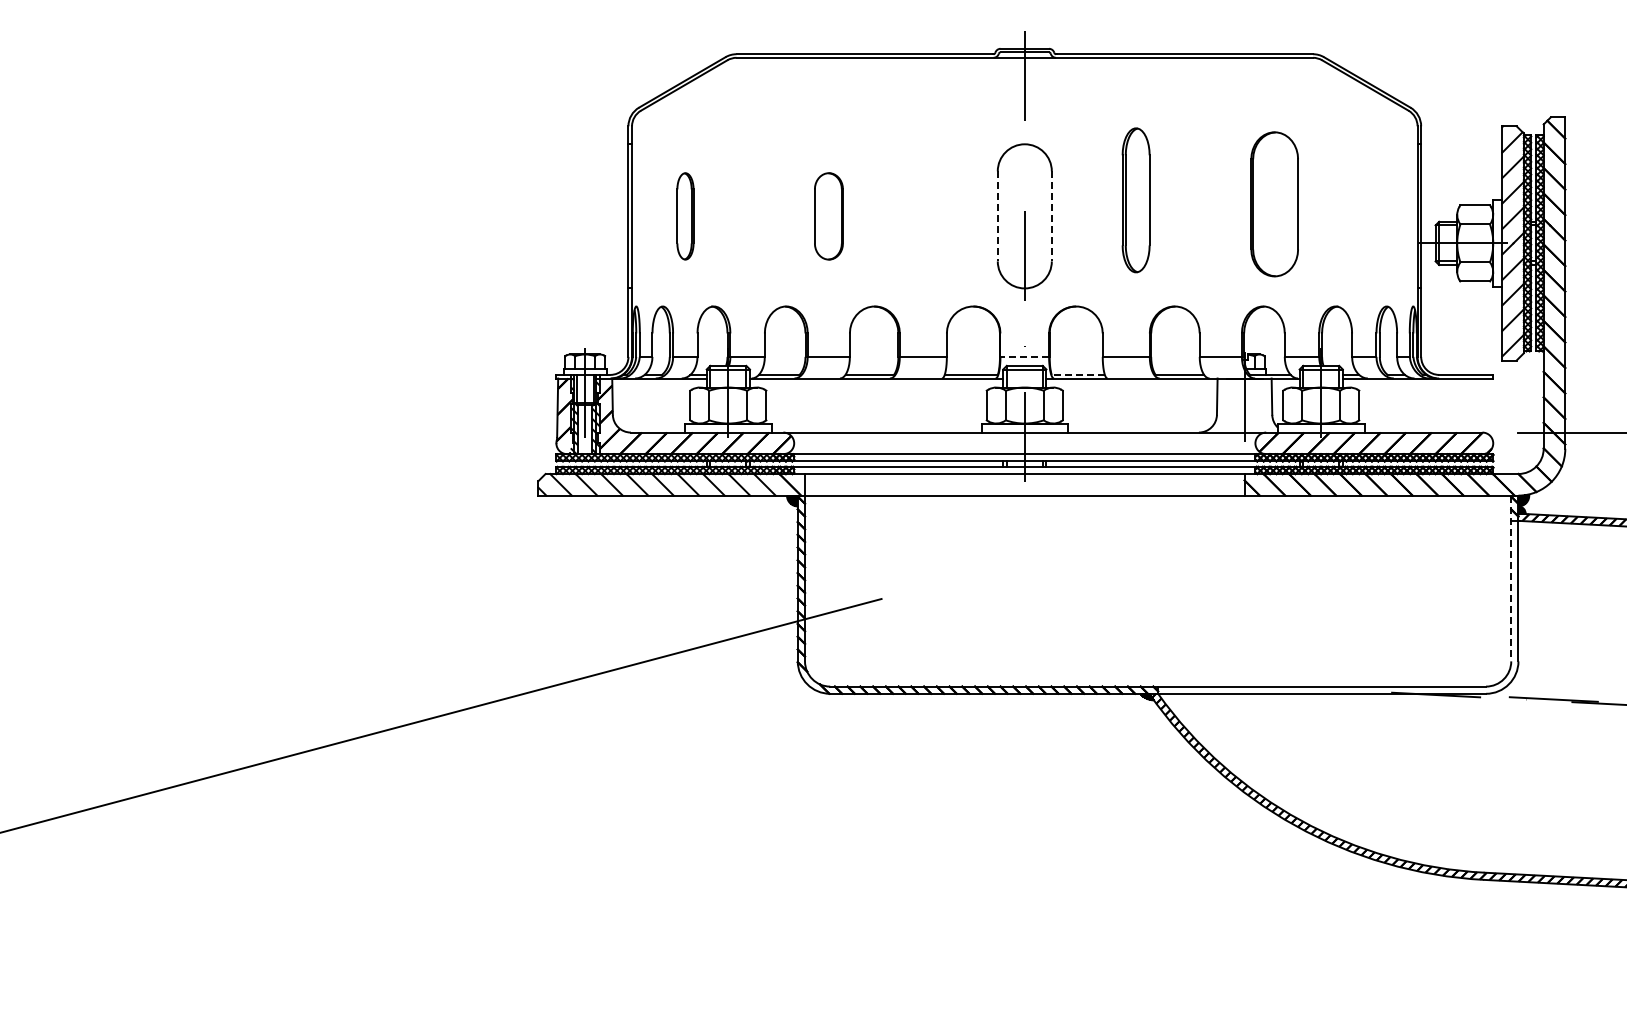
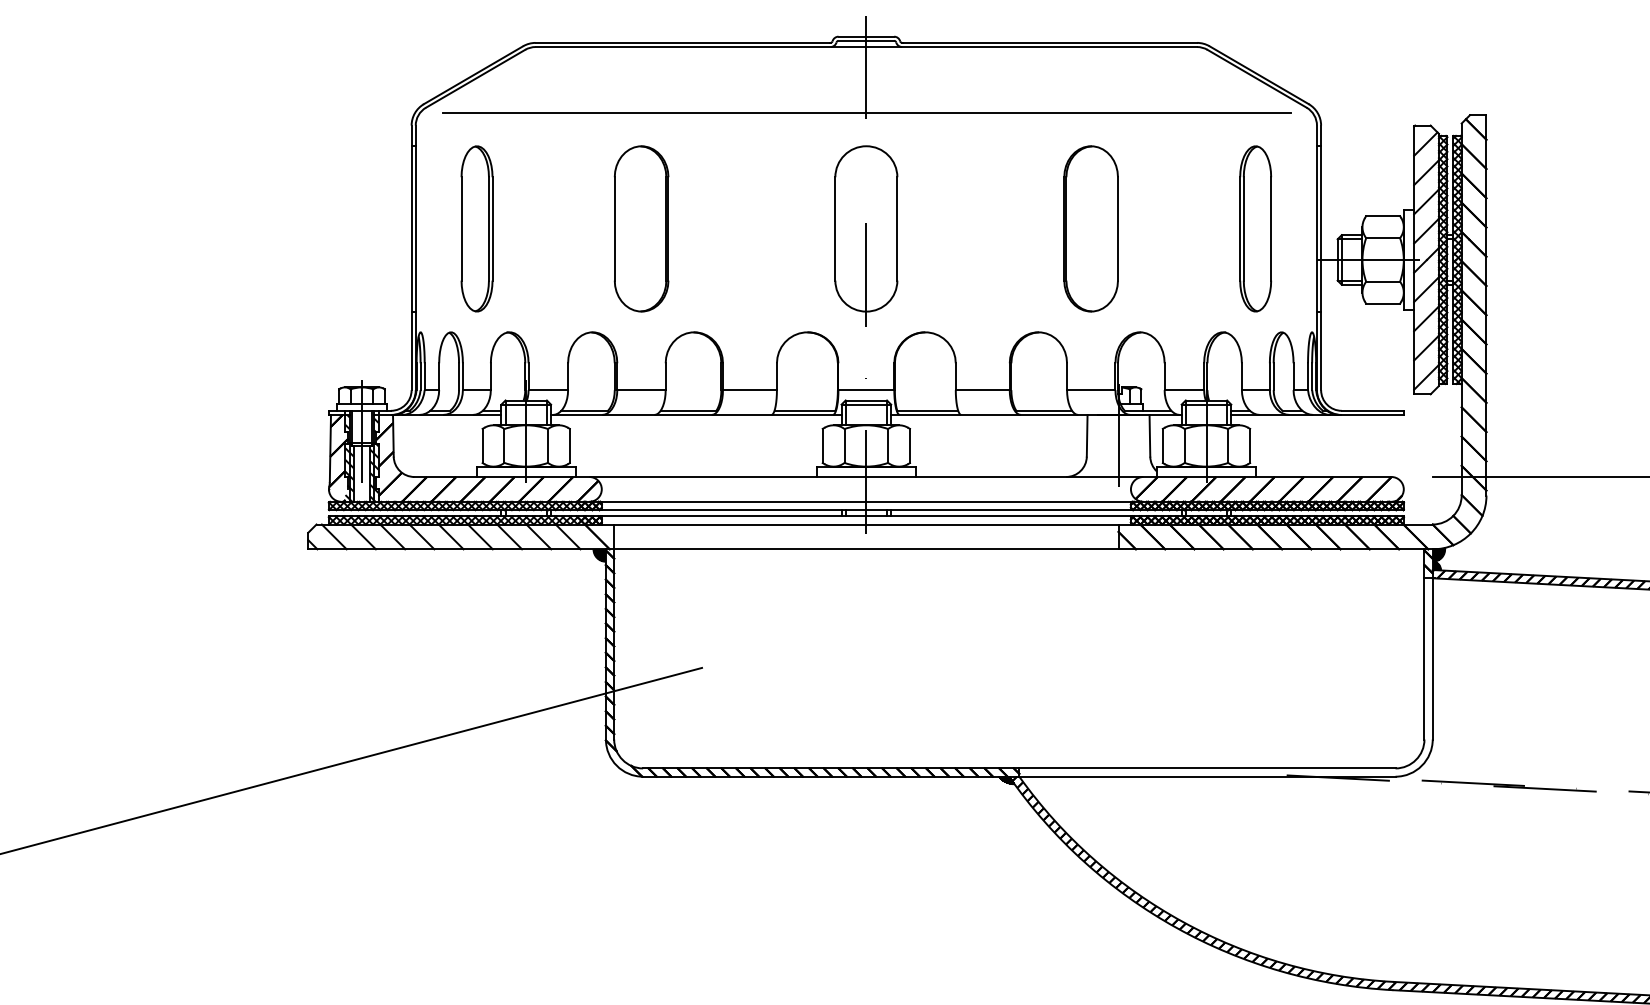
line: (1025, 115) -> (867, 113), added
part: (1135, 200) -> (1254, 229), moved
part: (1274, 204) -> (1090, 229), moved
part: (685, 216) -> (477, 229), size x1.67
part: (828, 216) -> (641, 229), size x1.67
line: (997, 216) -> (835, 229), dashed -> solid
line: (1051, 216) -> (896, 229), dashed -> solid
line: (1024, 356) -> (866, 389), dashed -> solid
line: (1078, 374) -> (927, 410), dashed -> solid
line: (1511, 578) -> (1424, 644), dashed -> solid

